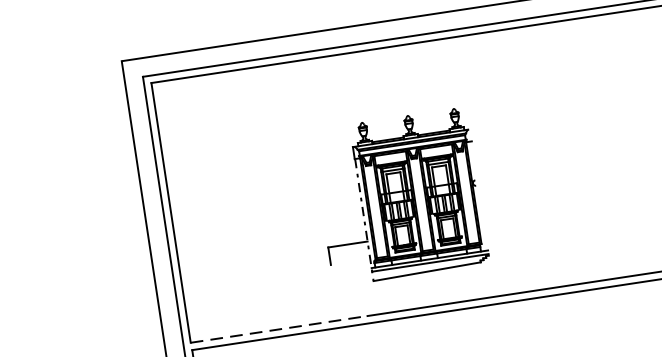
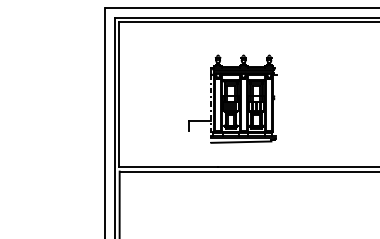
part: (399, 195) -> (232, 98), moved
line: (280, 329) -> (169, 167), dashed -> solid

